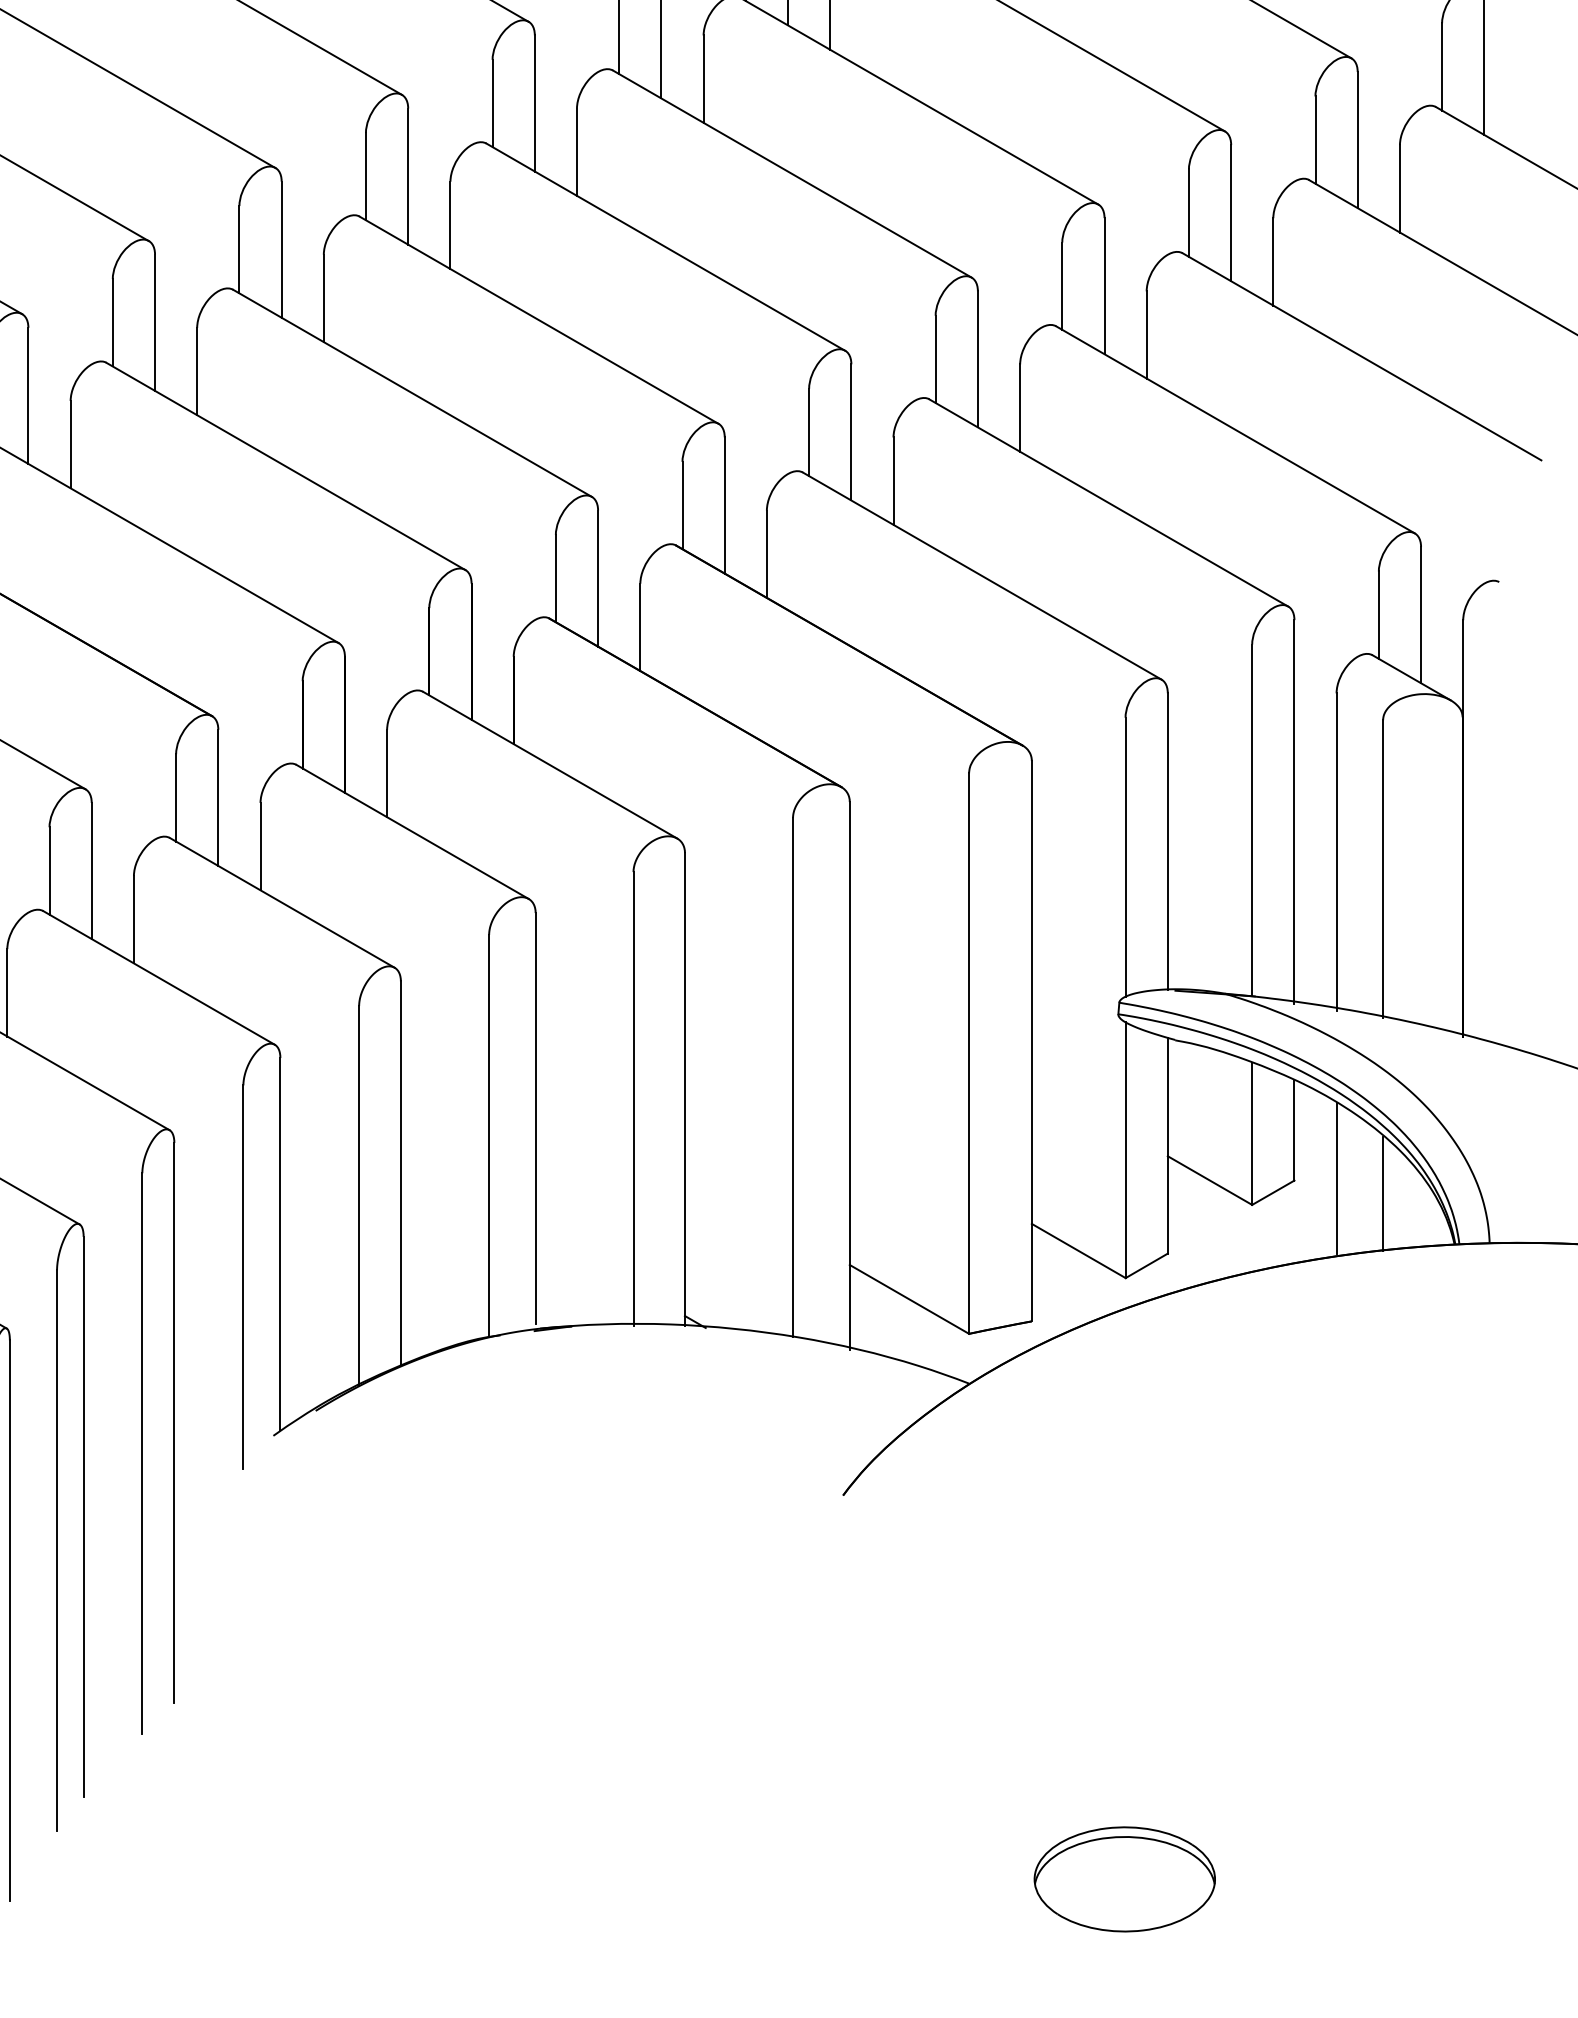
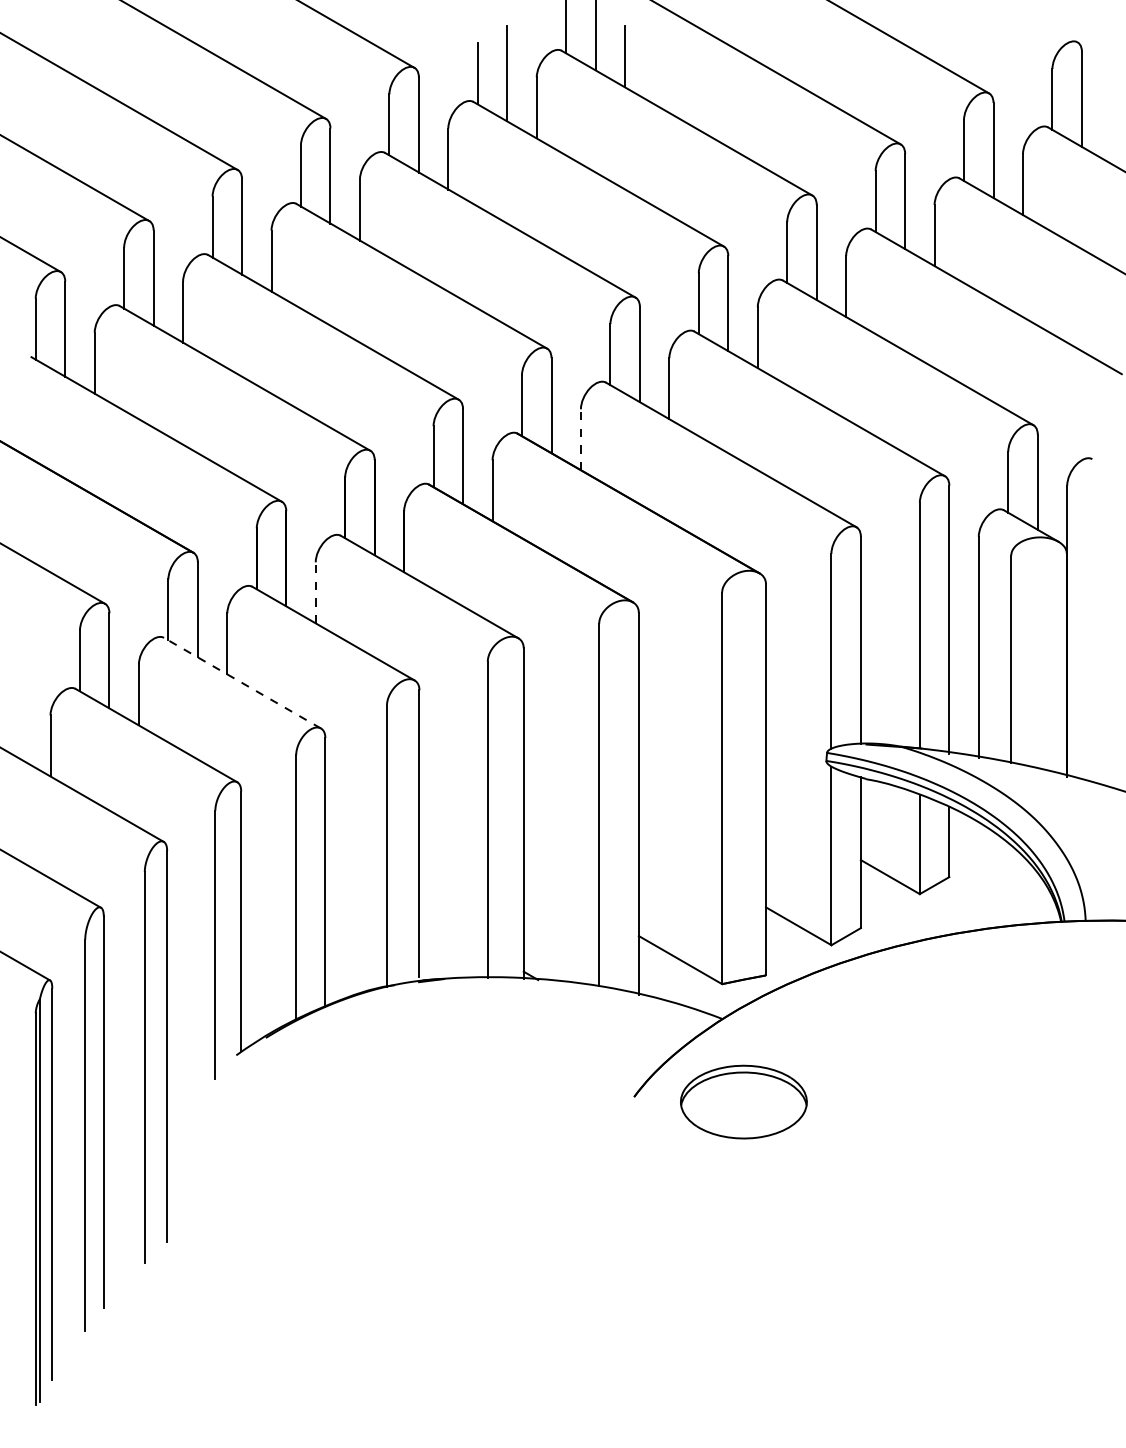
line: (766, 553) -> (580, 439), solid -> dashed
line: (386, 773) -> (315, 592), solid -> dashed
line: (282, 903) -> (242, 683), solid -> dashed
line: (1336, 1178) -> (978, 875), removed
line: (1383, 1194) -> (1011, 886), removed
part: (1124, 1878) -> (743, 1101), moved

